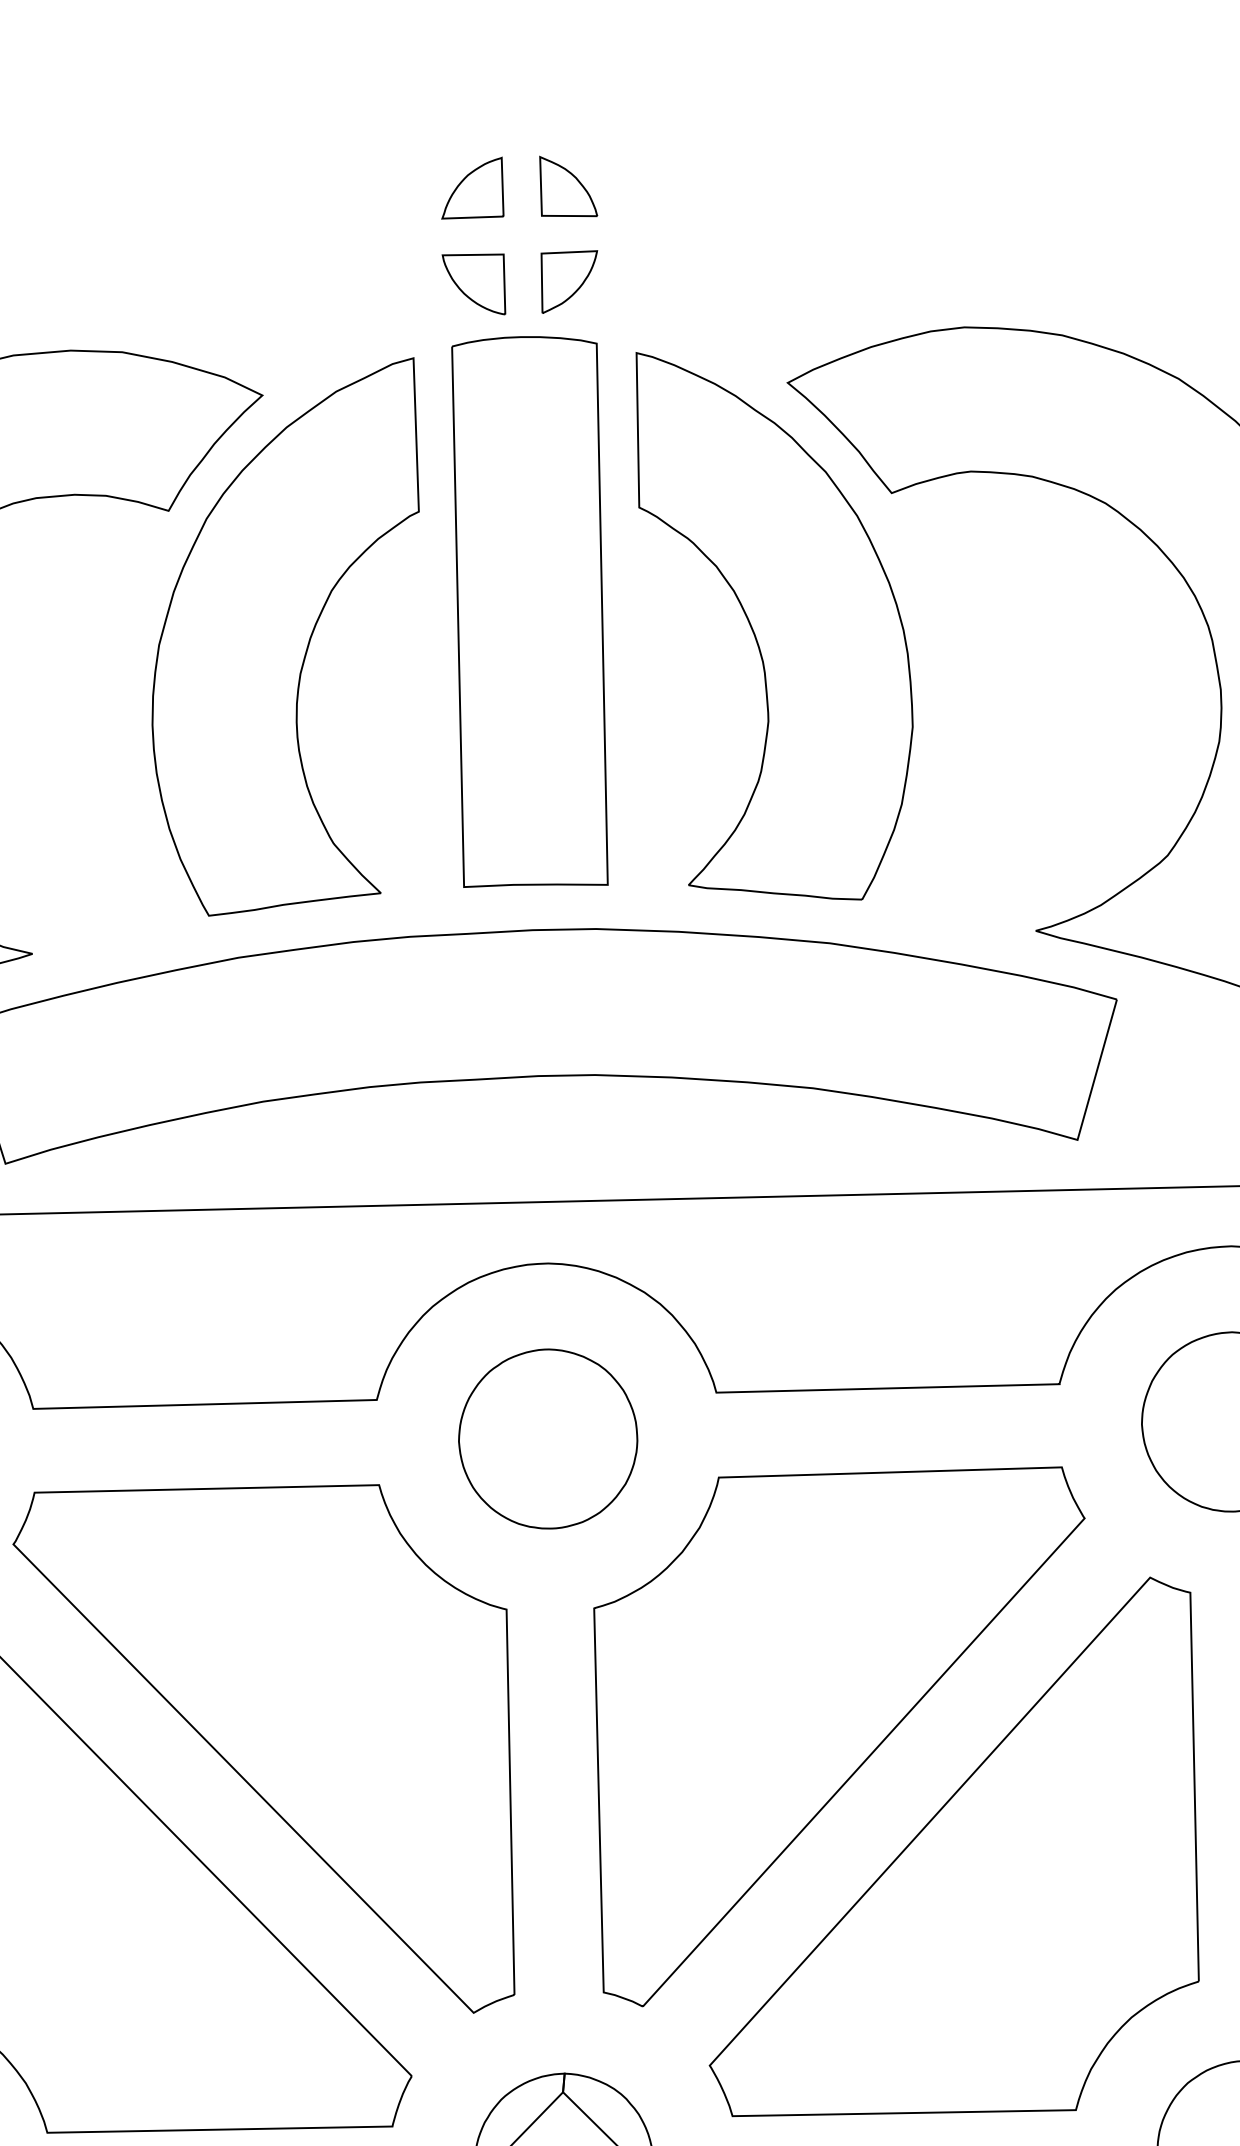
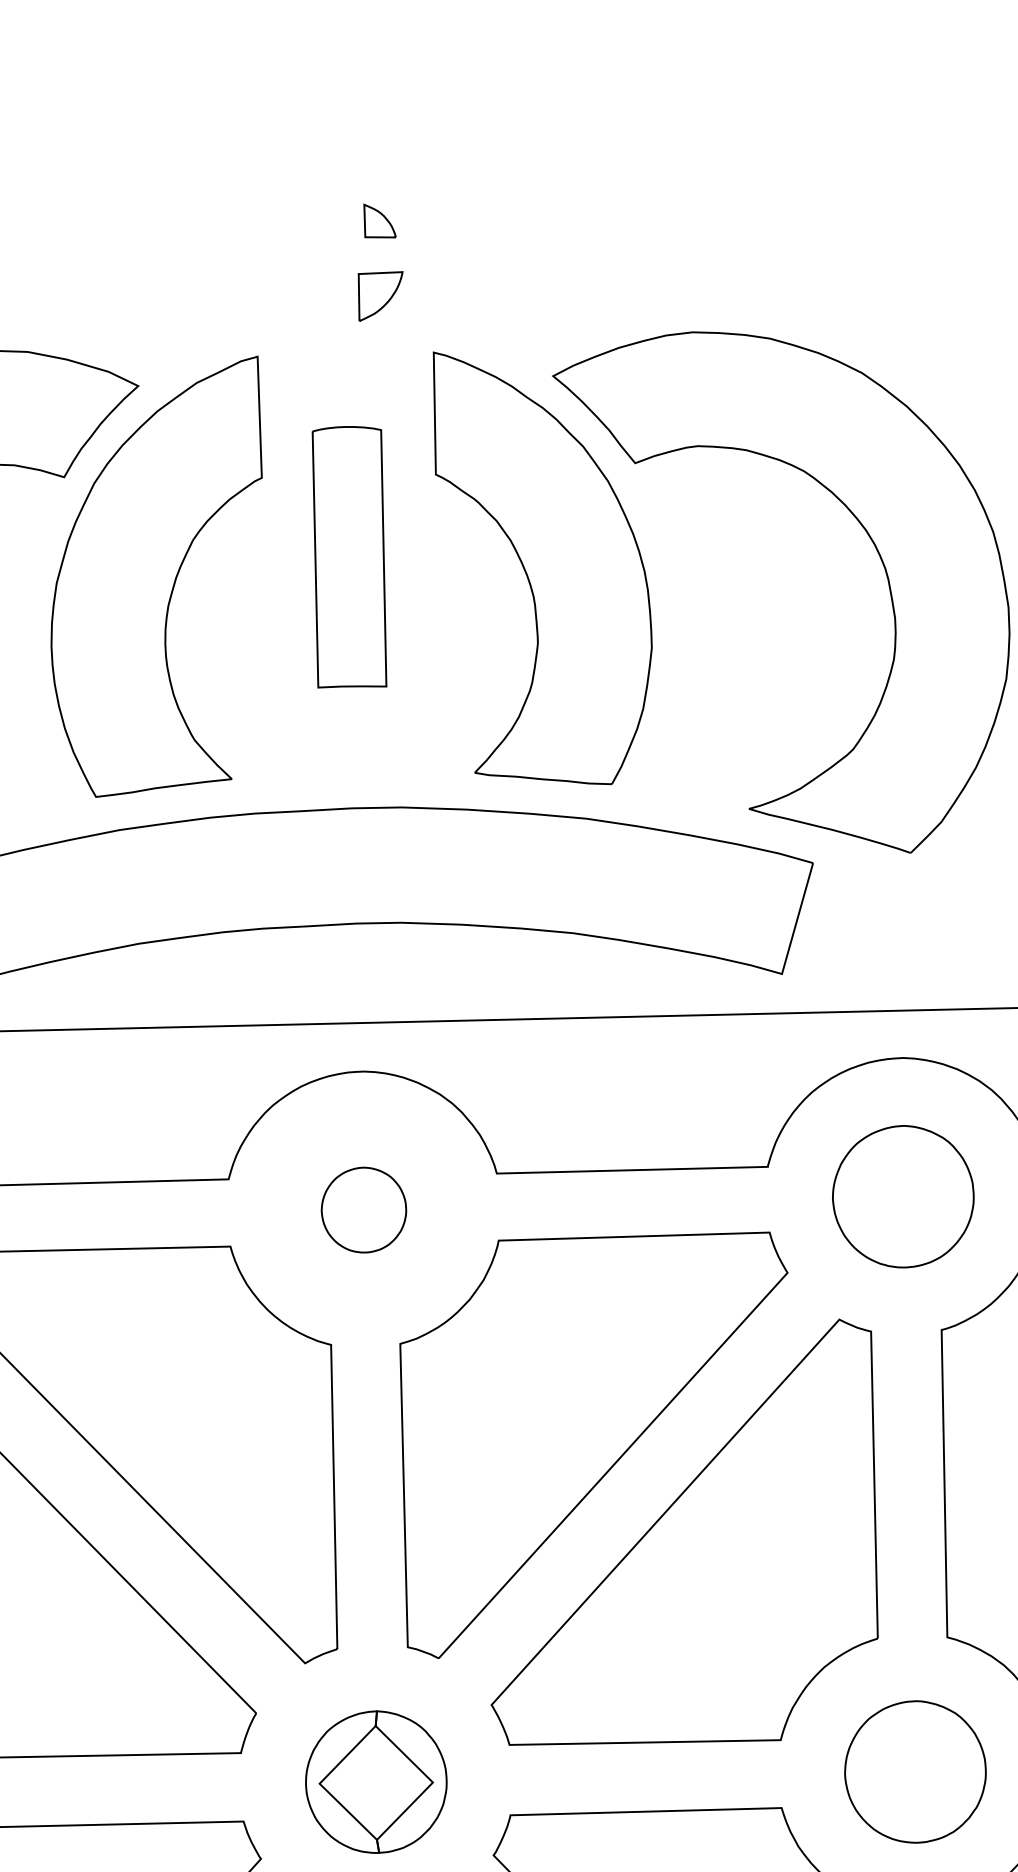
part: (567, 185) -> (379, 220), size x0.7
part: (472, 188) -> (304, 222), removed
part: (472, 283) -> (304, 297), removed
part: (529, 612) -> (349, 557), size x0.6
part: (547, 1438) -> (363, 1209), size x0.6

